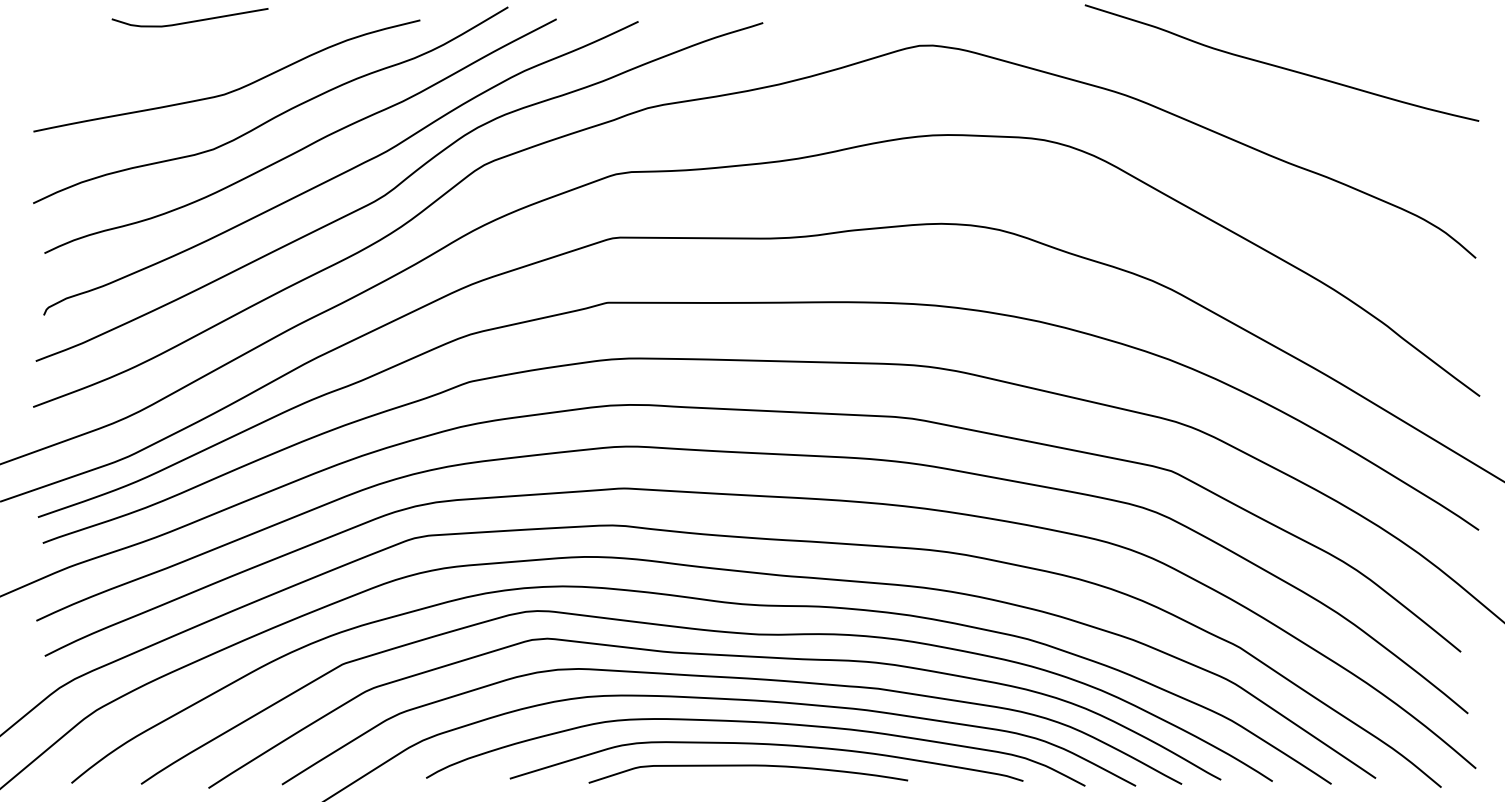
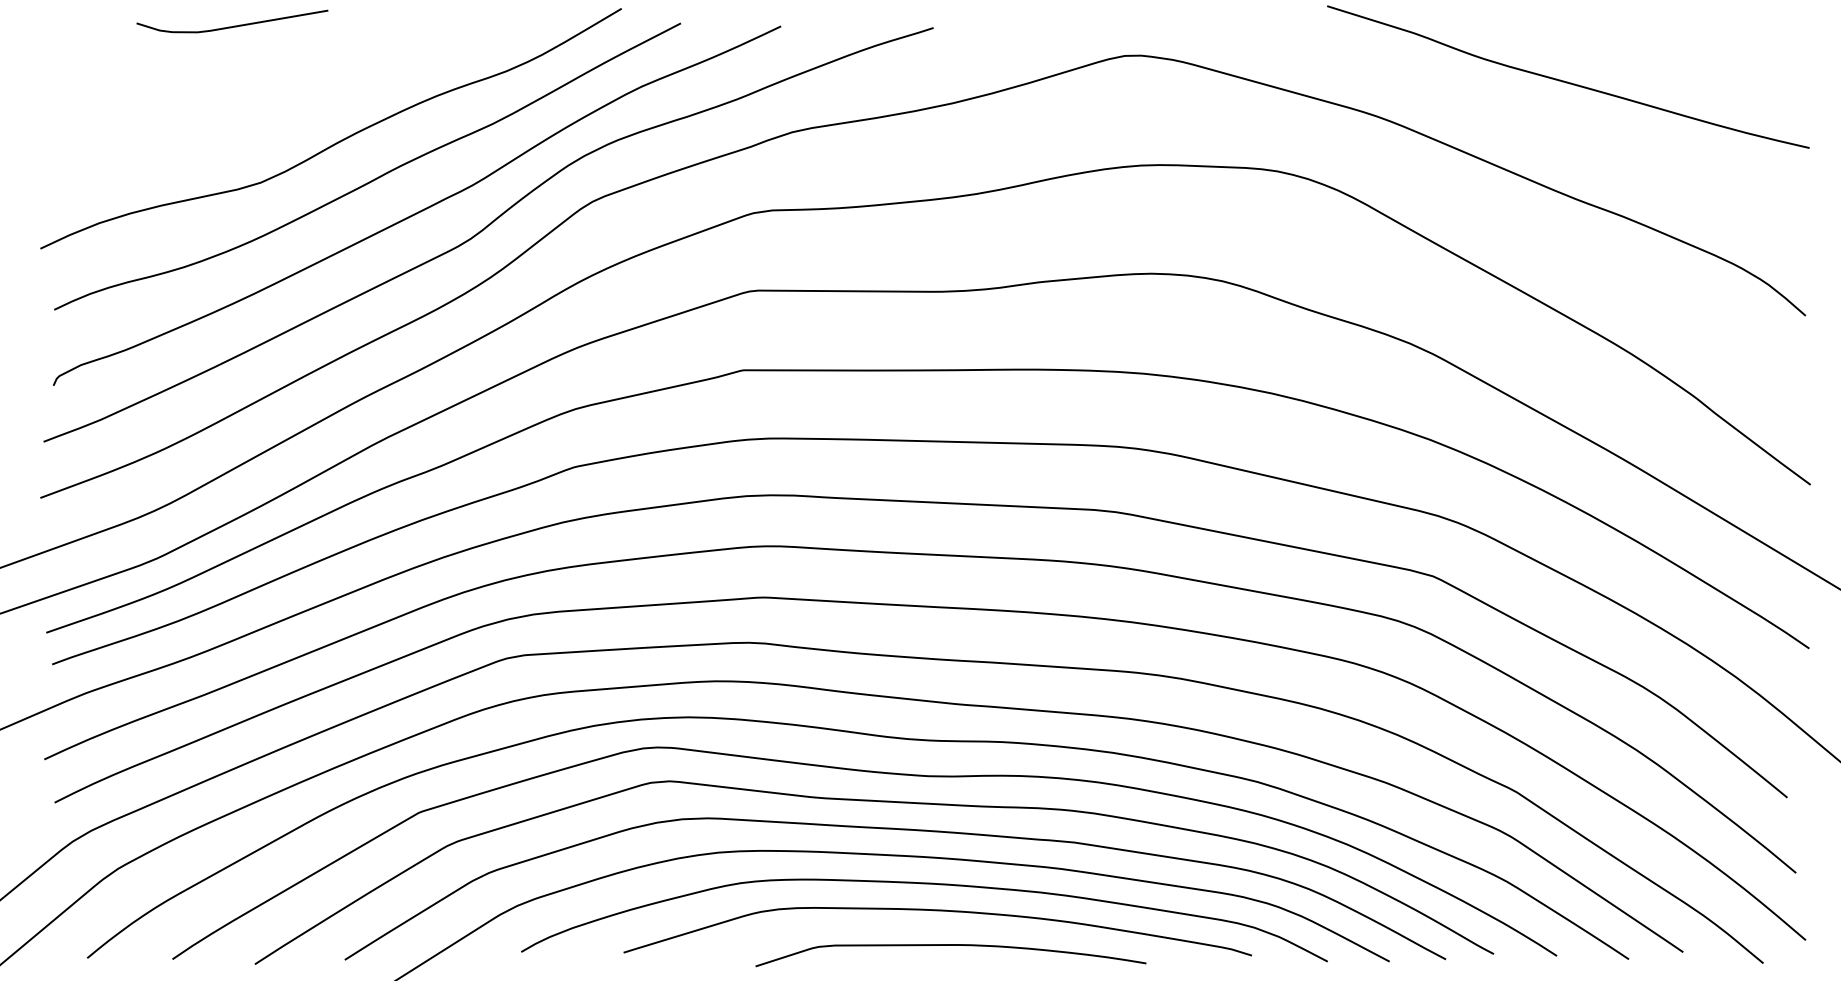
curve: (231, 90) -> (283, 110), removed
curve: (748, 766) -> (951, 946), moved

